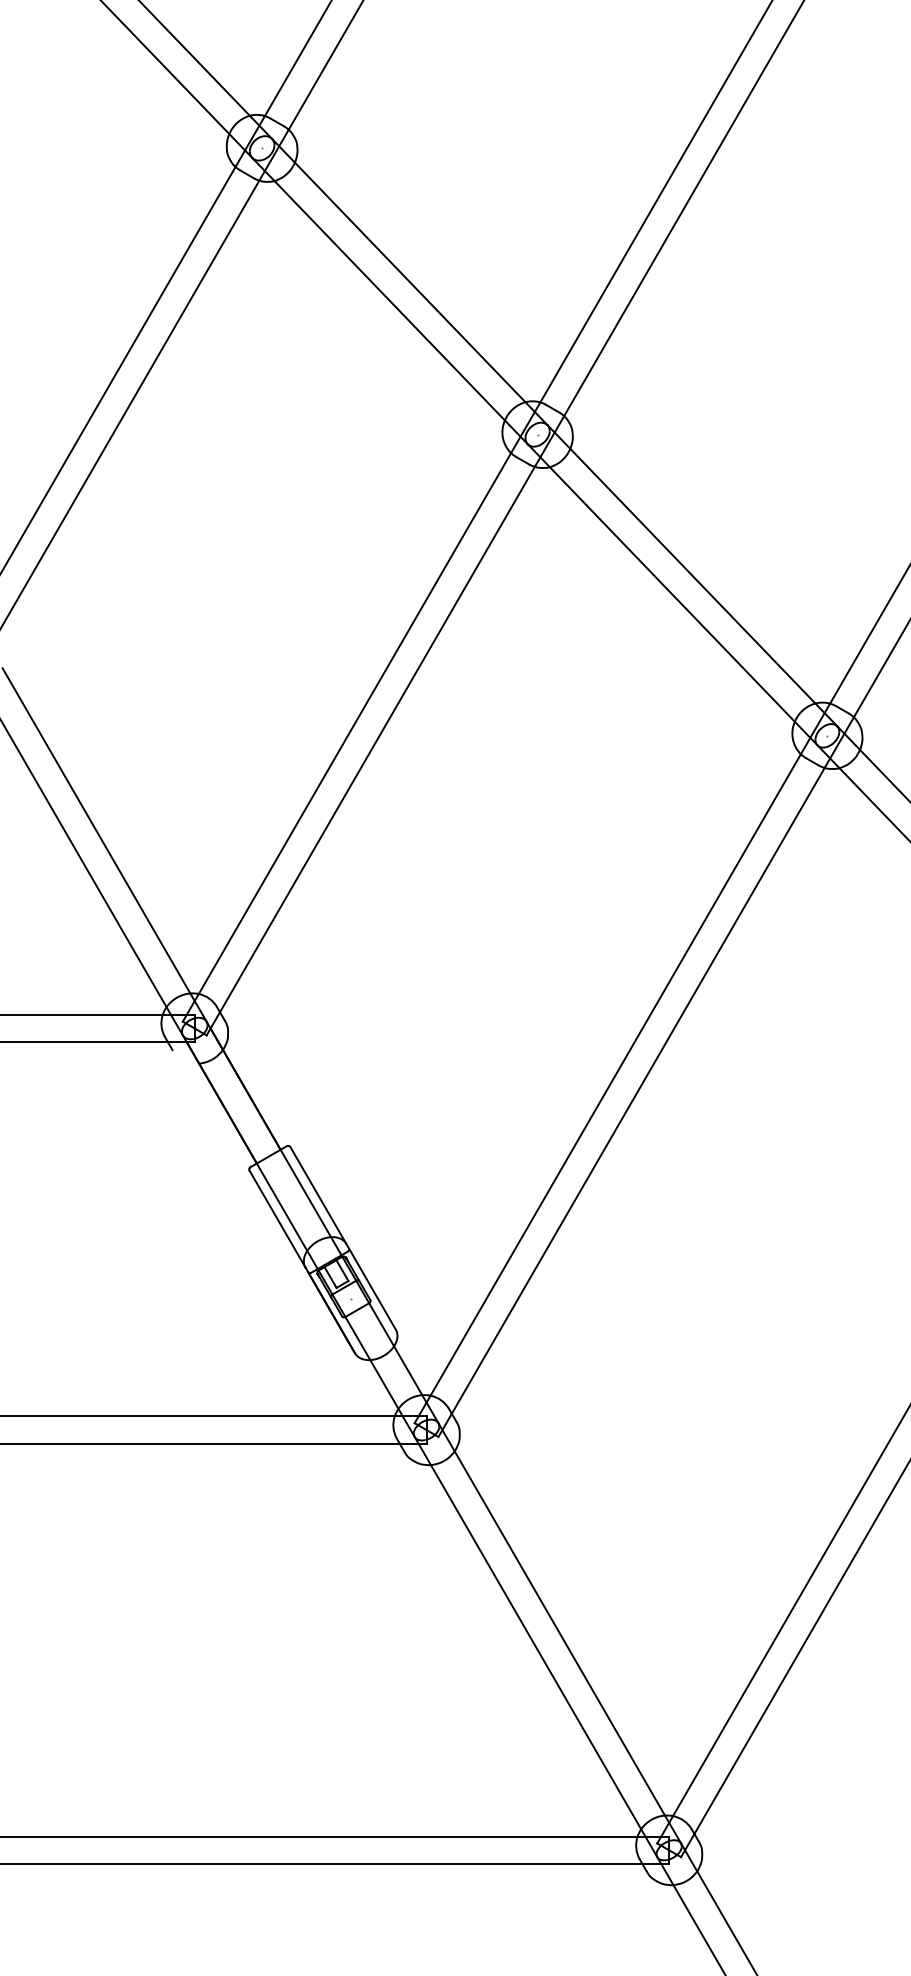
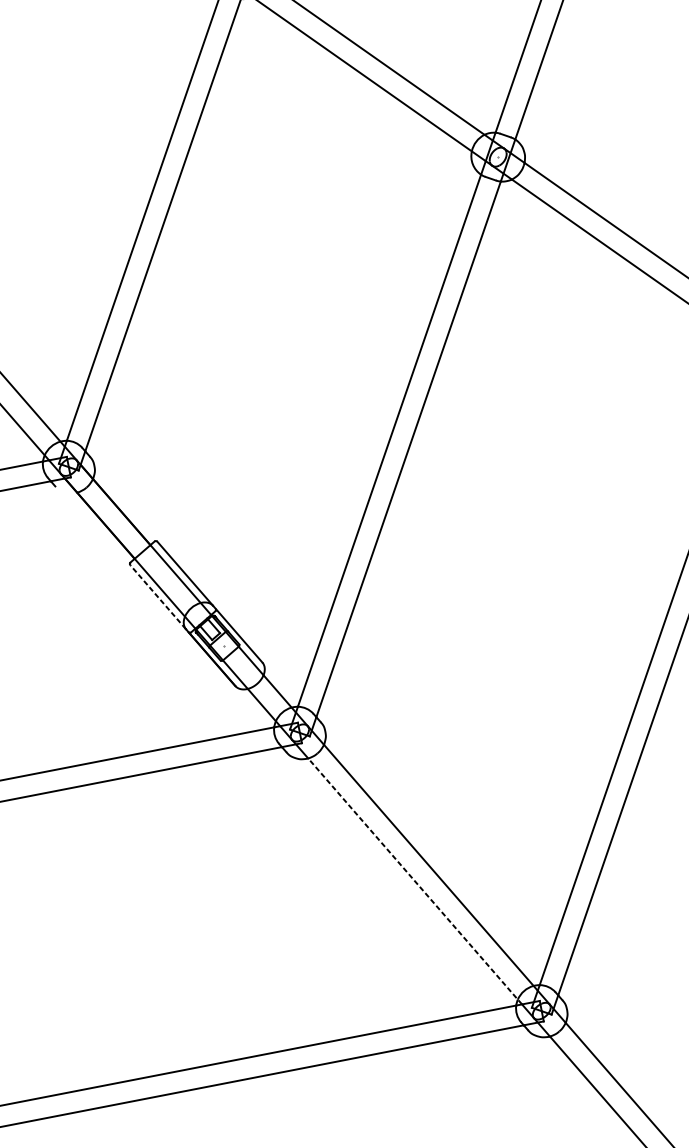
line: (277, 1218) -> (158, 596), solid -> dashed
line: (538, 1650) -> (415, 881), solid -> dashed

